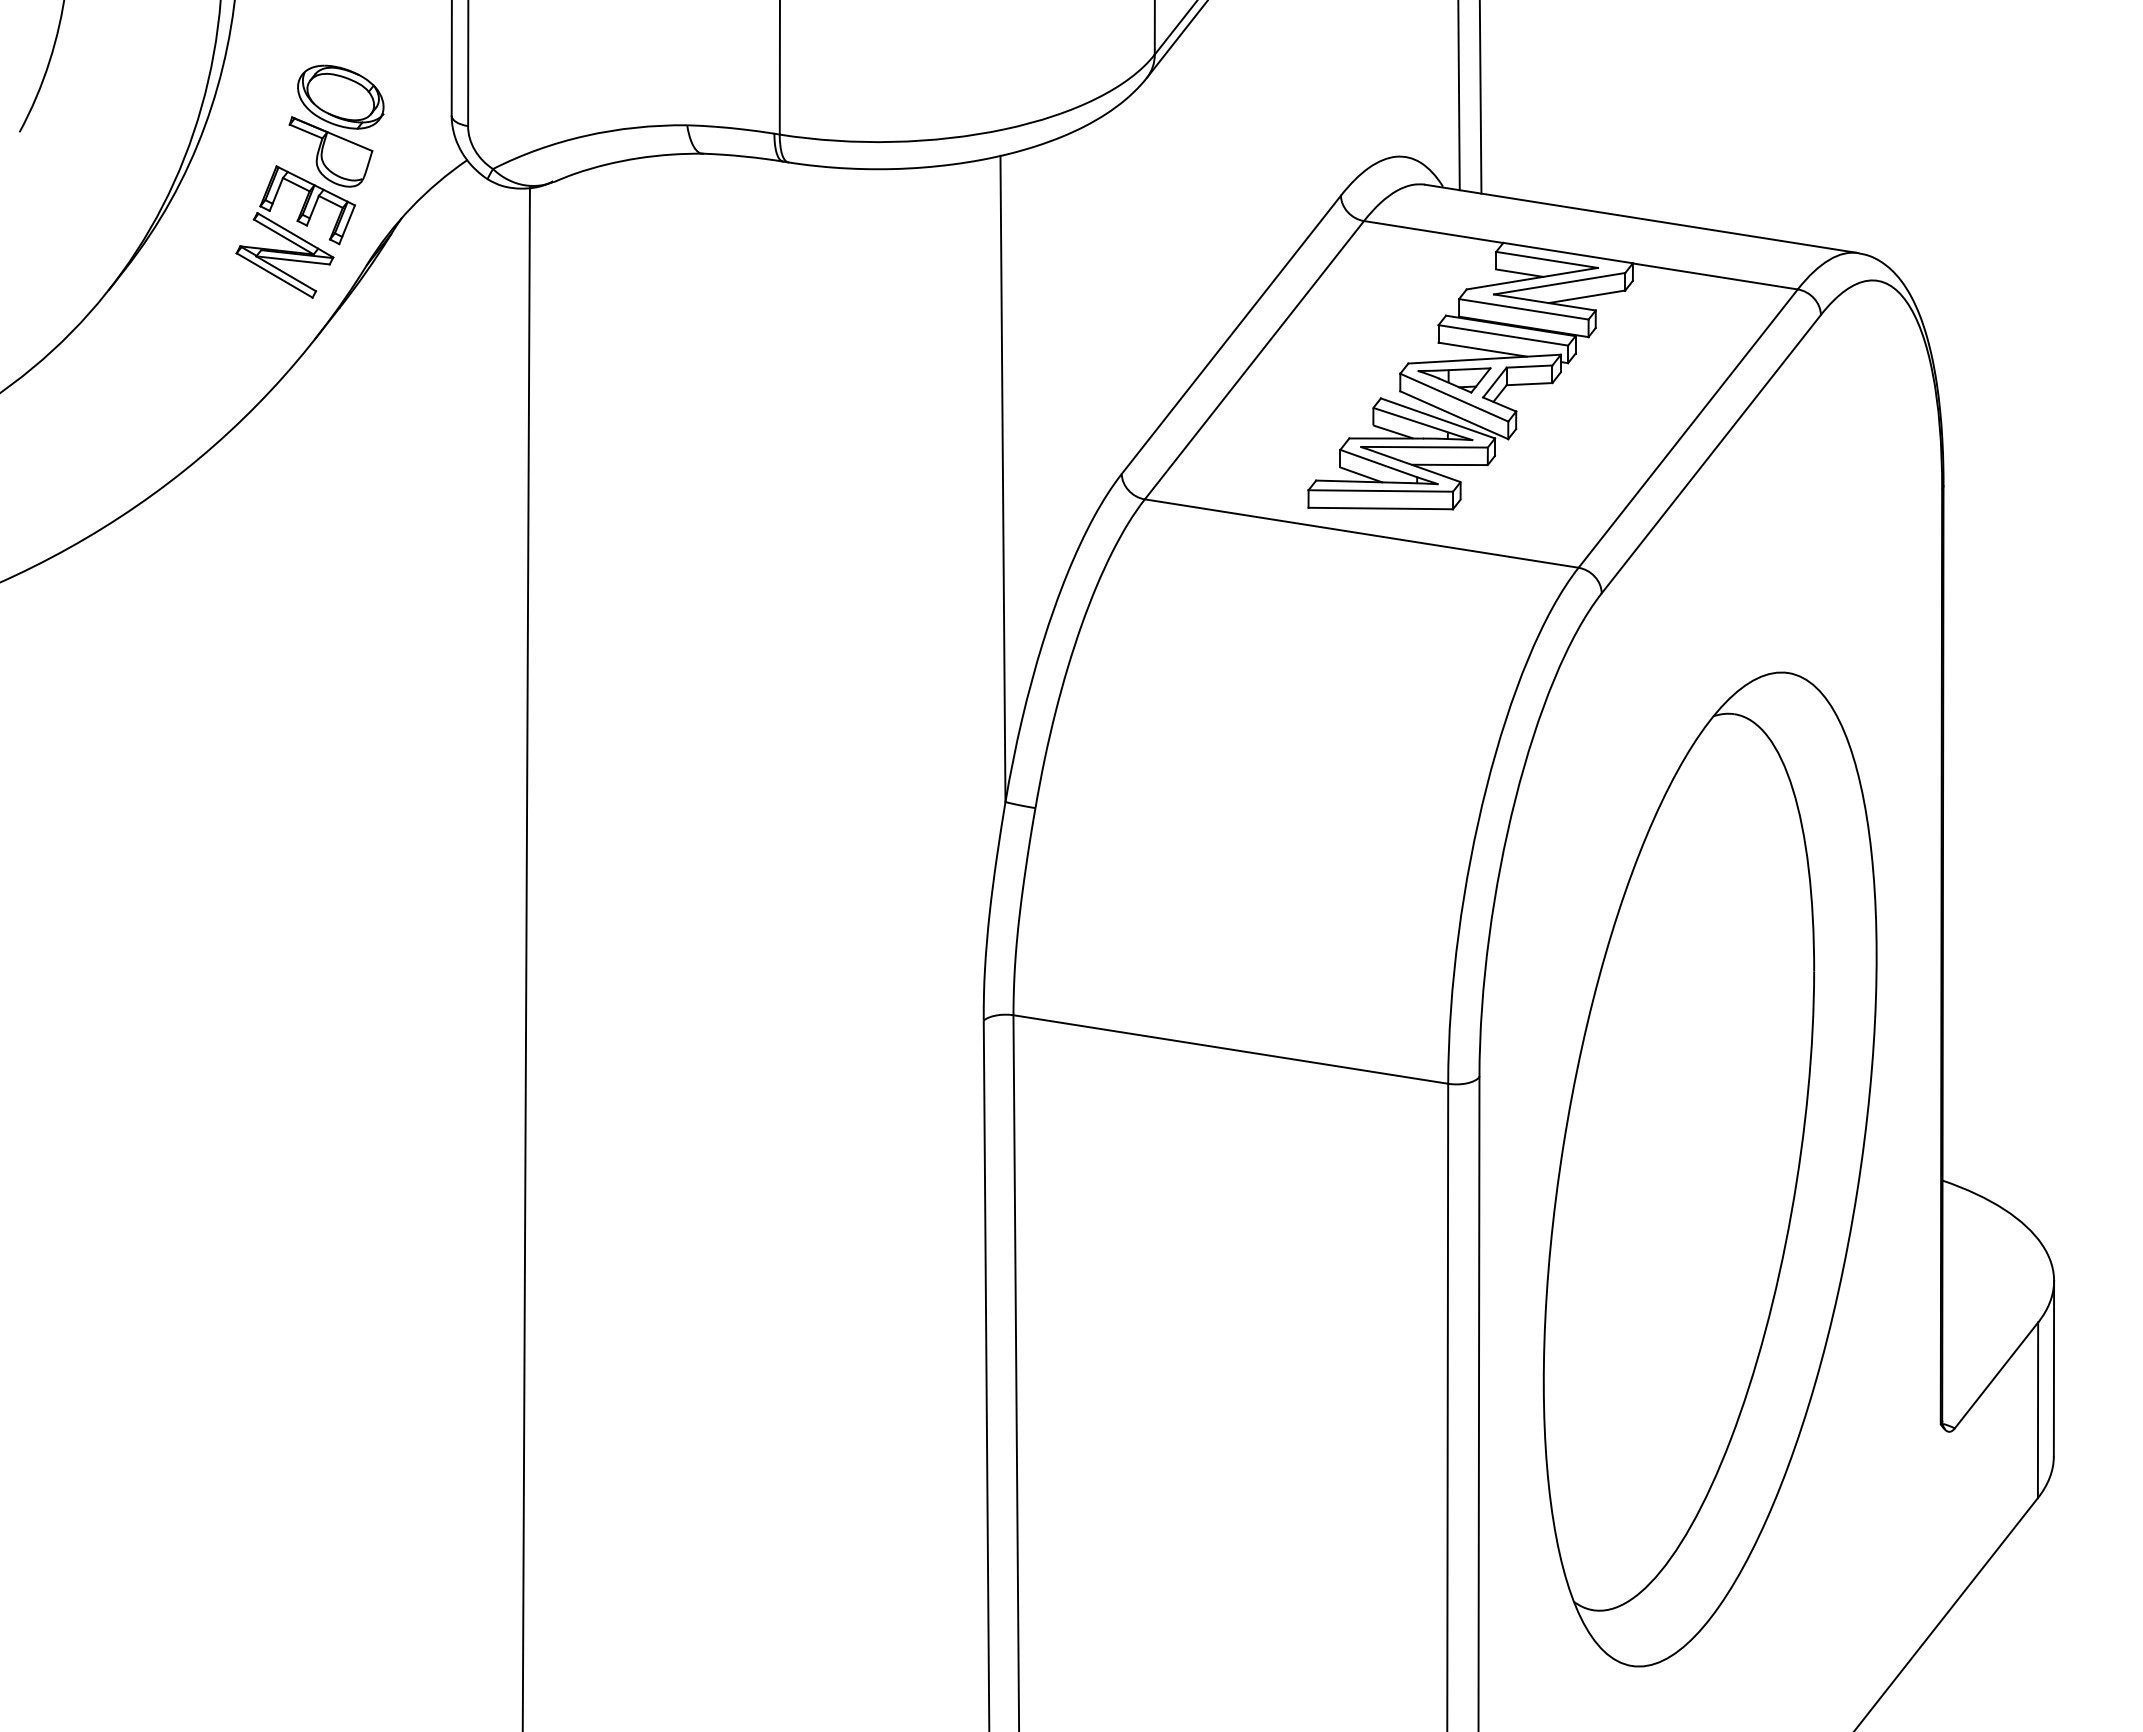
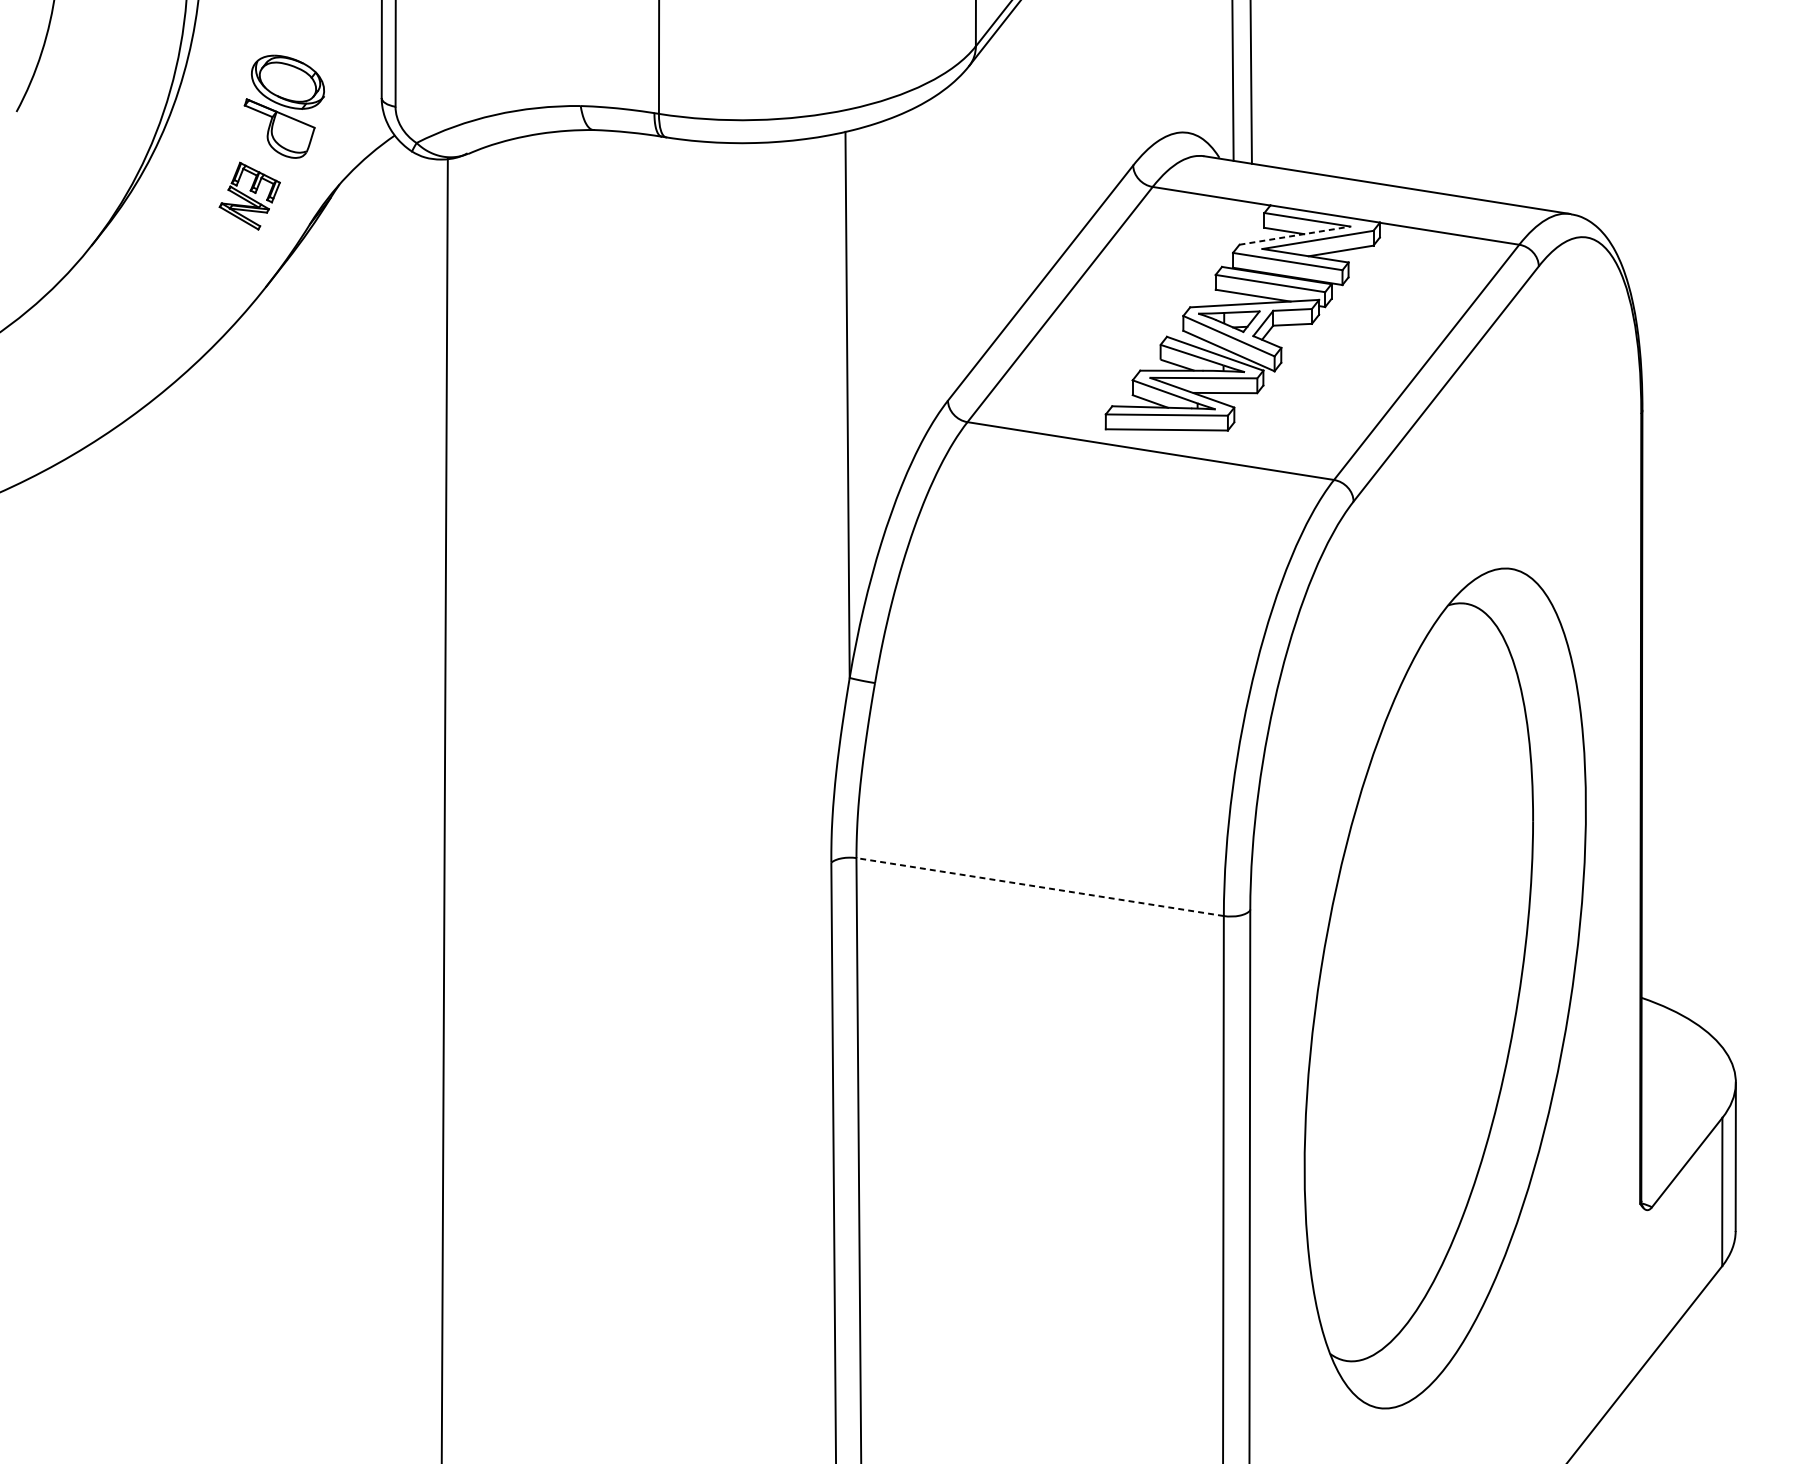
part: (295, 231) -> (249, 195), size x0.6
line: (1532, 278) -> (1295, 235), solid -> dashed
line: (1230, 1049) -> (1039, 887), solid -> dashed

